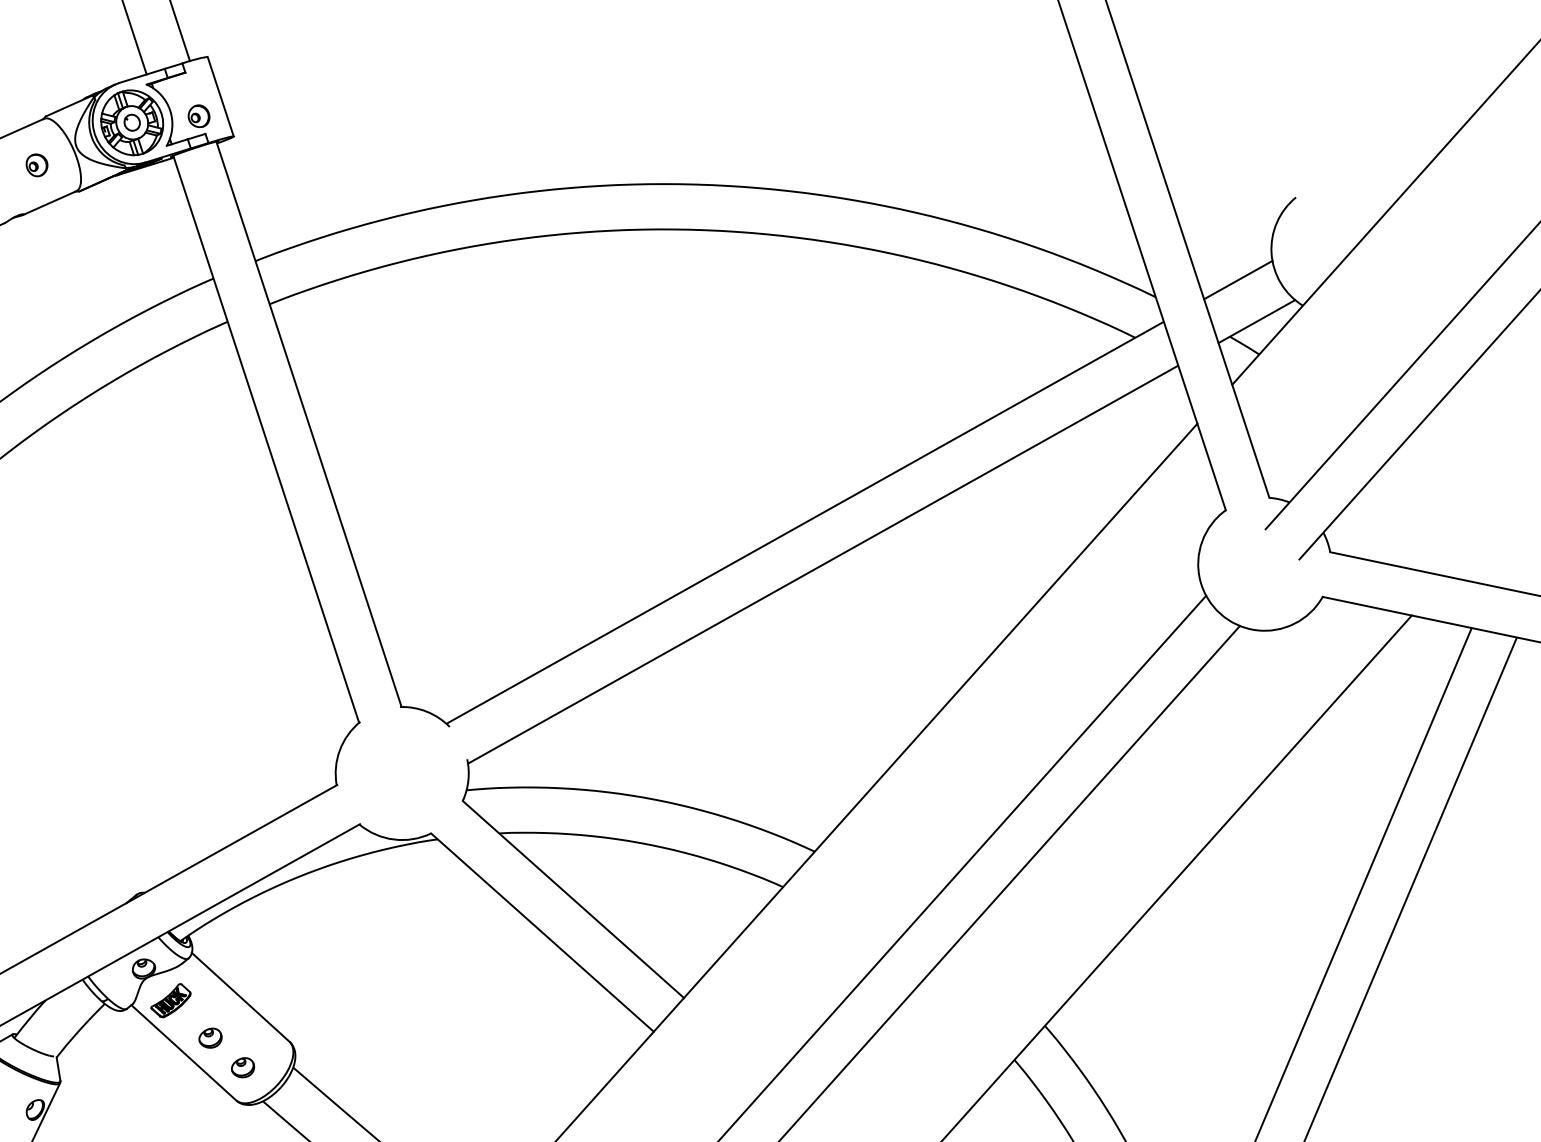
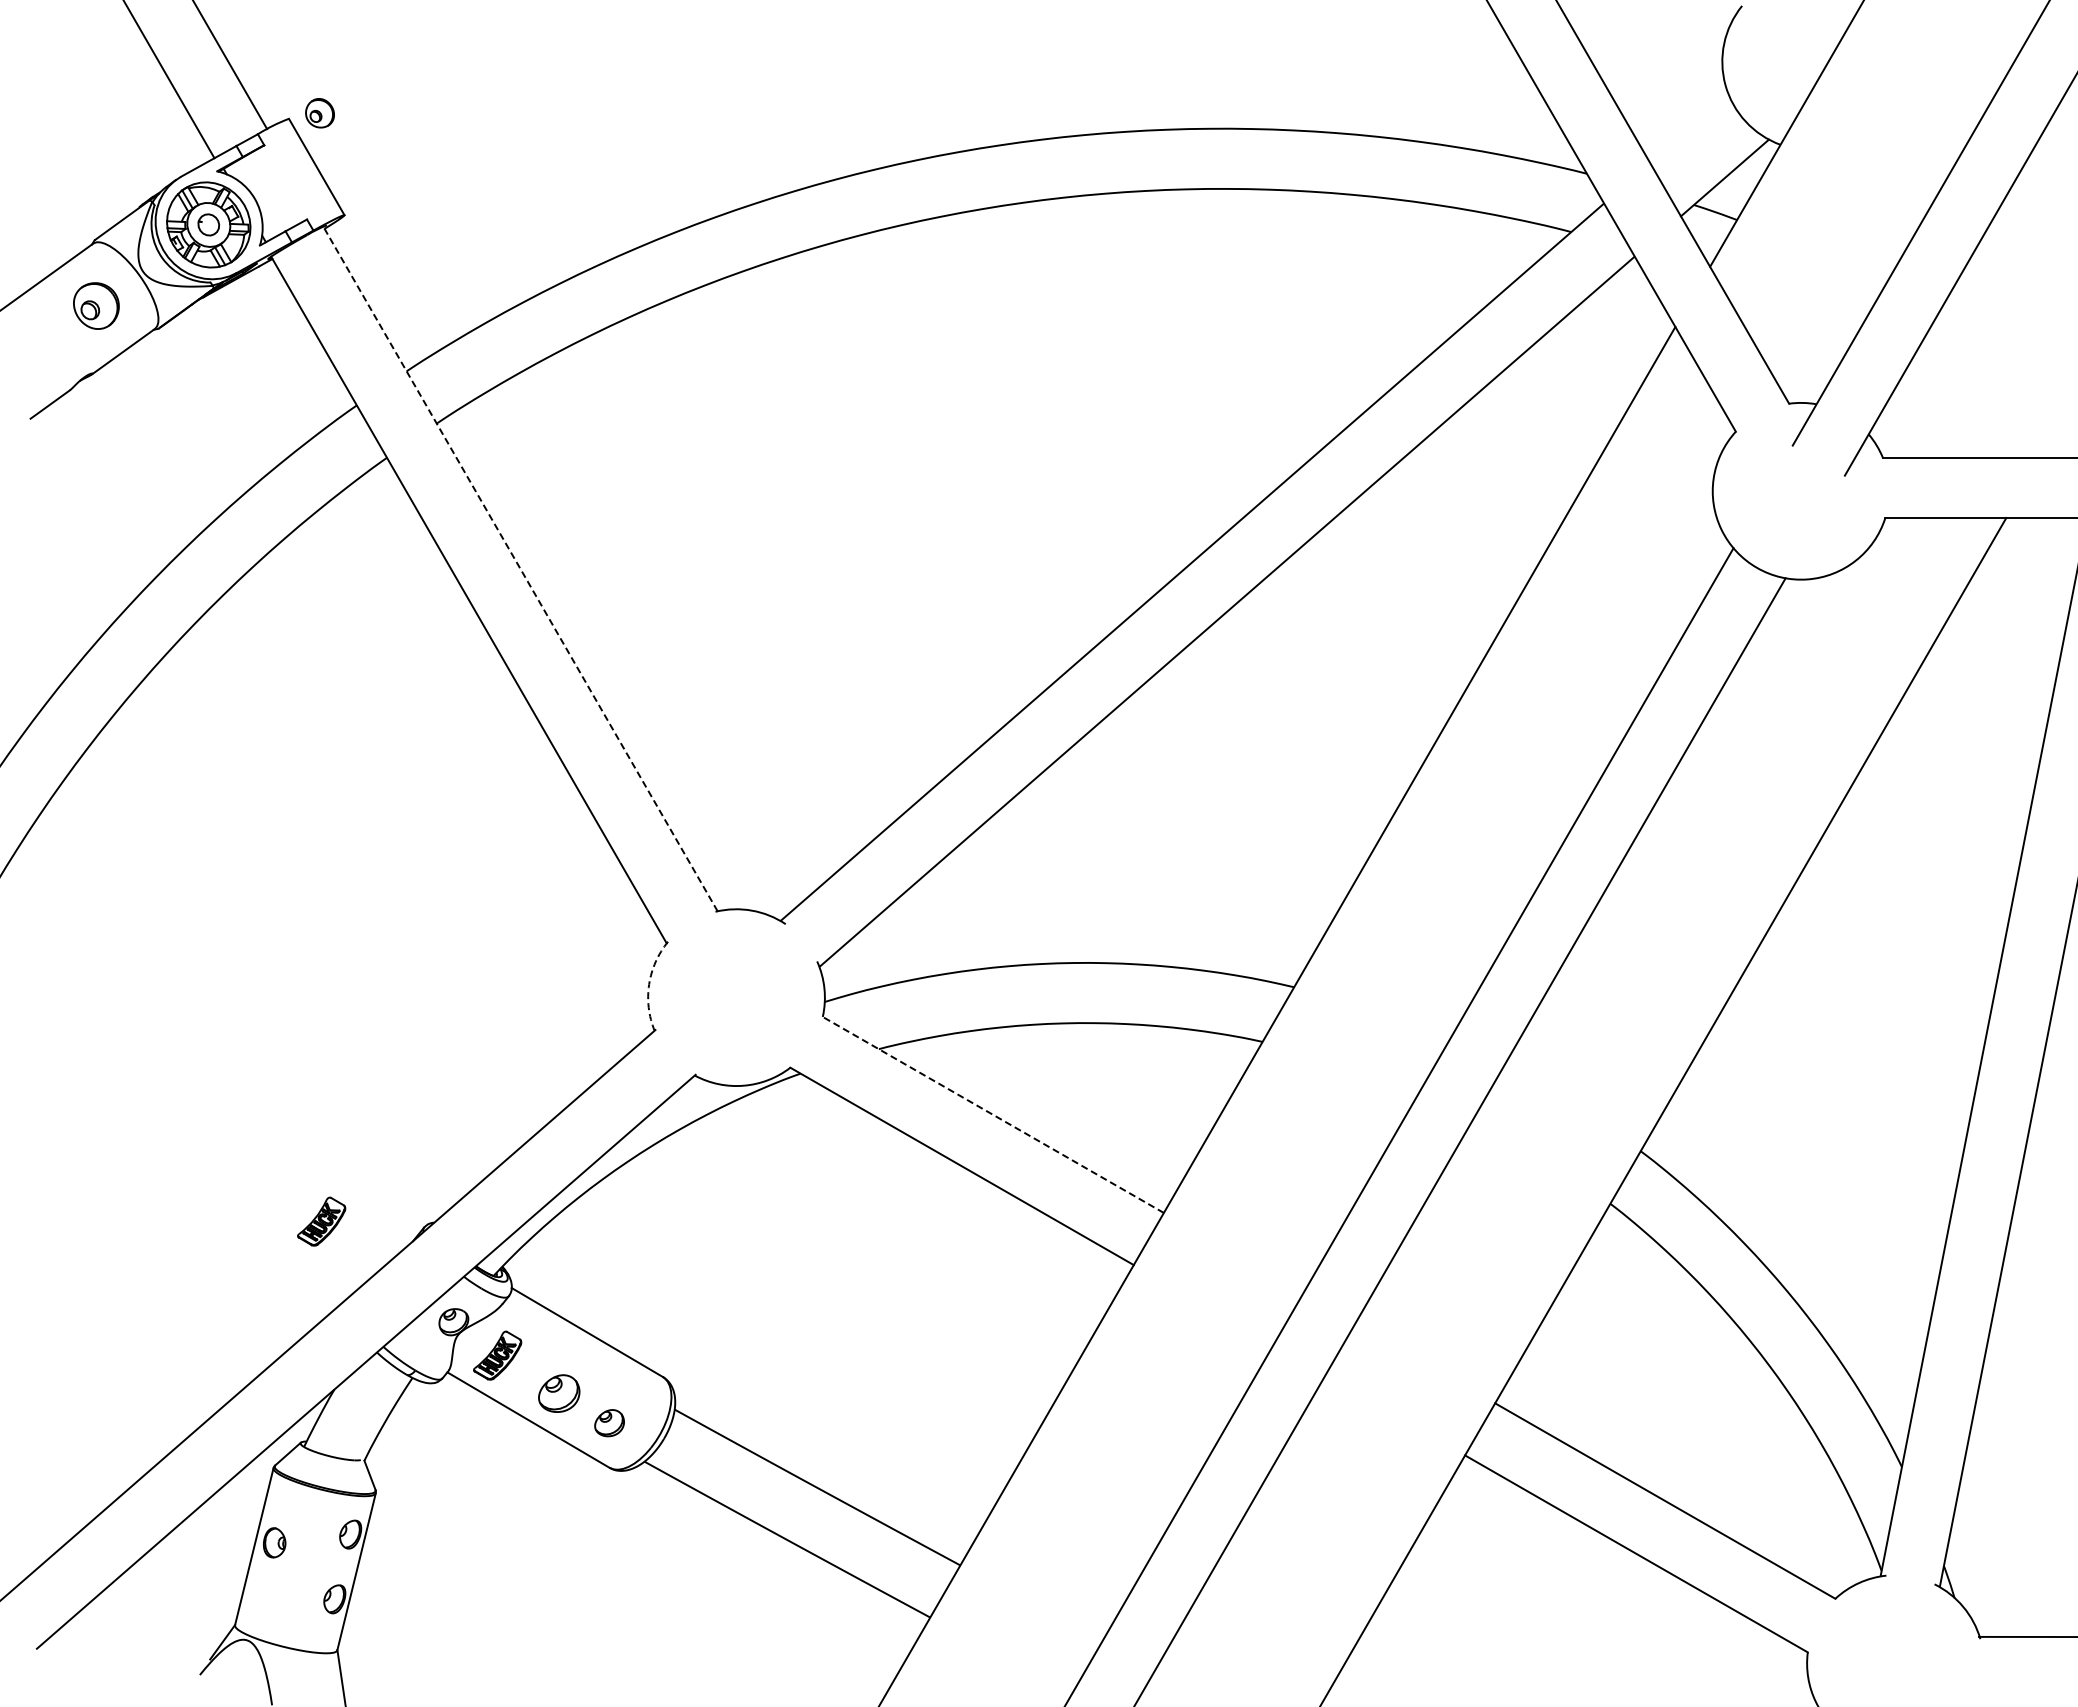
part: (198, 116) -> (319, 113), moved
part: (36, 165) -> (96, 306), size x1.6
line: (1238, 279) -> (1689, 128), removed
line: (309, 423) -> (520, 568), solid -> dashed
arc: (340, 750) -> (649, 984), solid -> dashed
part: (61, 874) -> (321, 1221), added
line: (573, 899) -> (993, 1114), solid -> dashed
part: (210, 1037) -> (559, 1393), size x1.4

